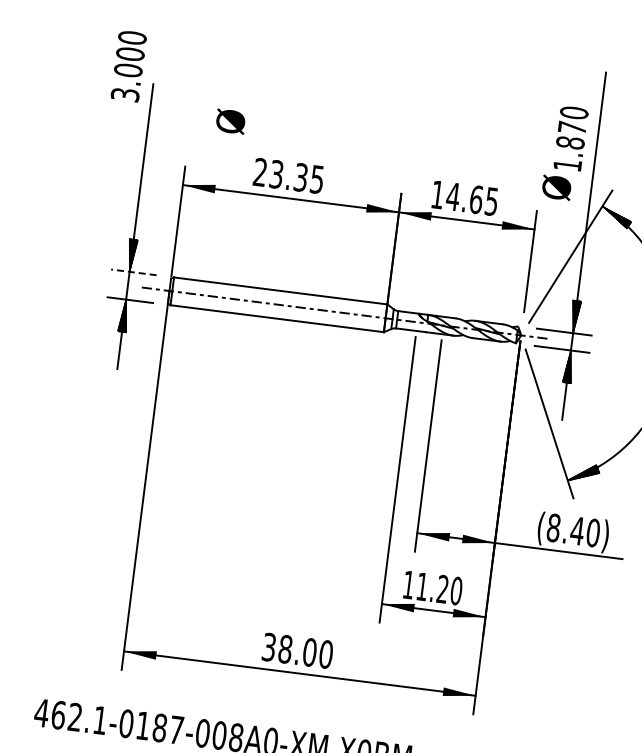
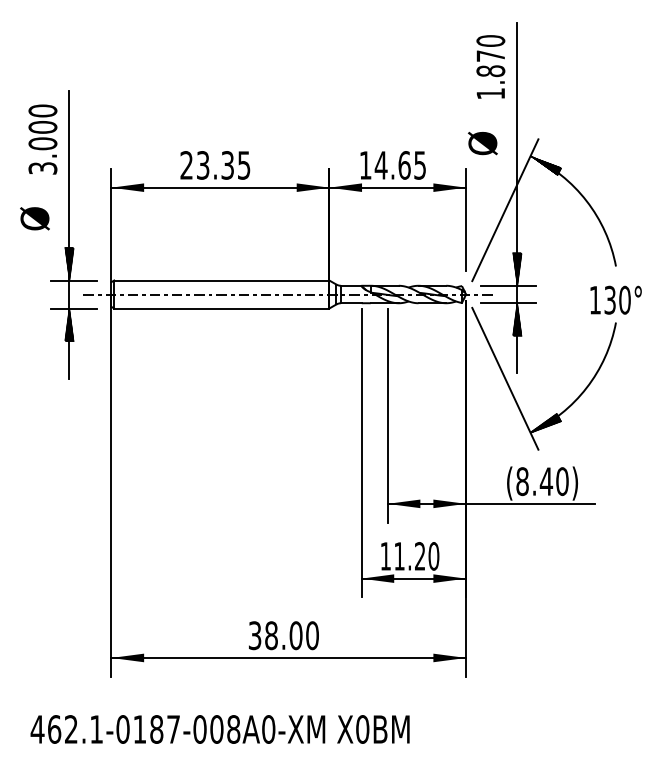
text: (128, 66) -> (42, 139), moved
text: (230, 121) -> (34, 218), moved
text: (570, 138) -> (490, 66), moved
line: (133, 272) -> (73, 280), dashed -> solid

